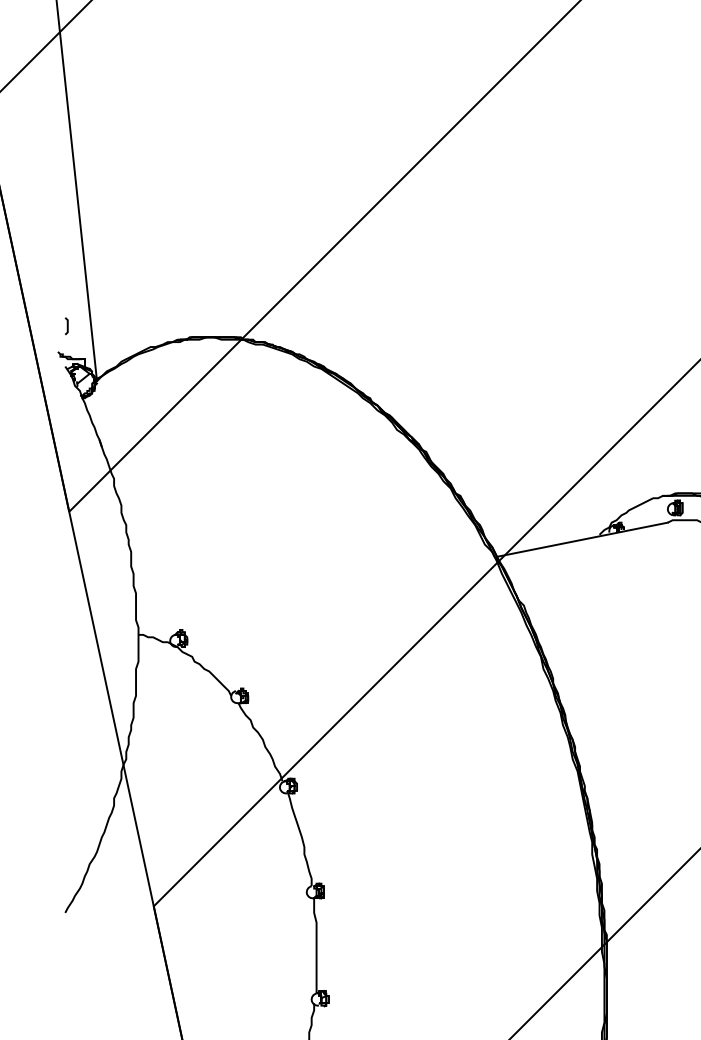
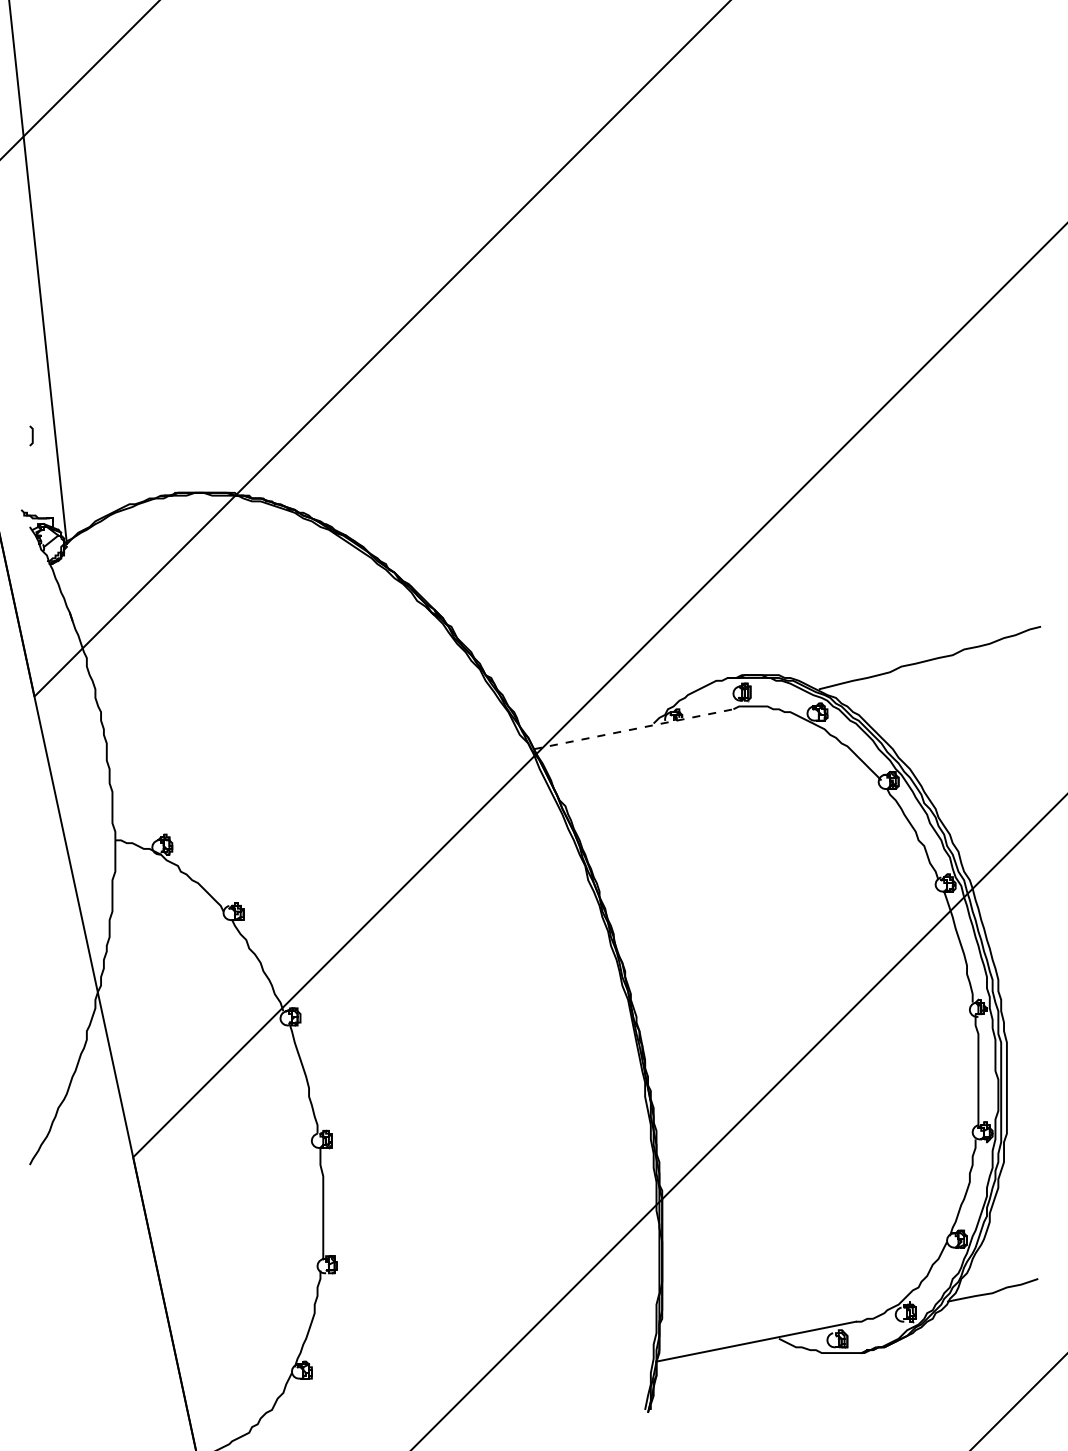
line: (66, 325) -> (31, 435), moved
line: (582, 539) -> (633, 729), solid -> dashed

